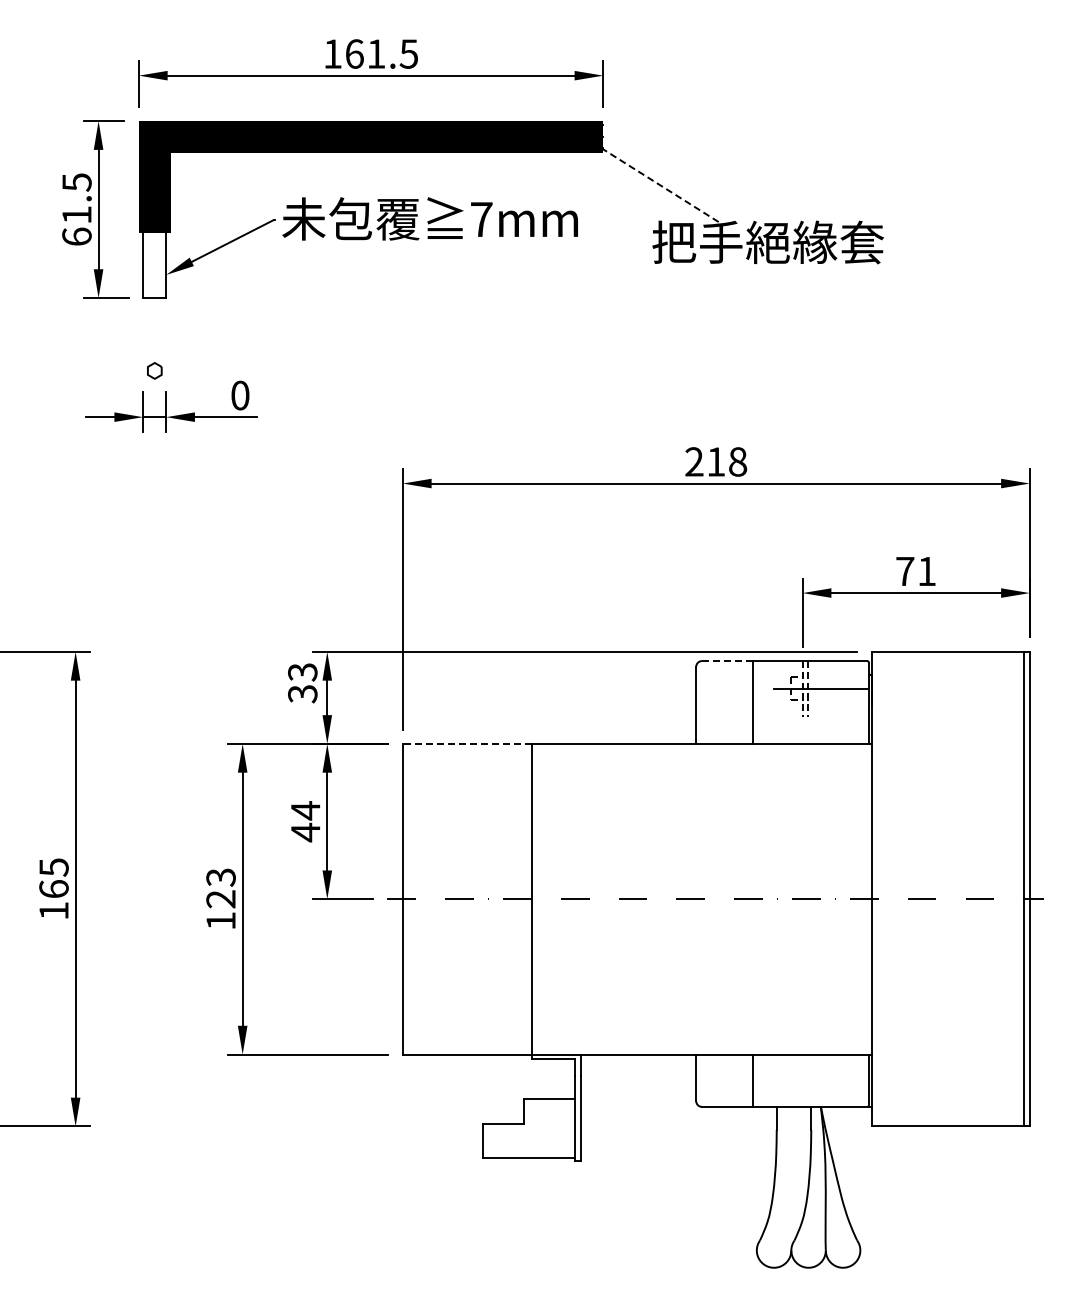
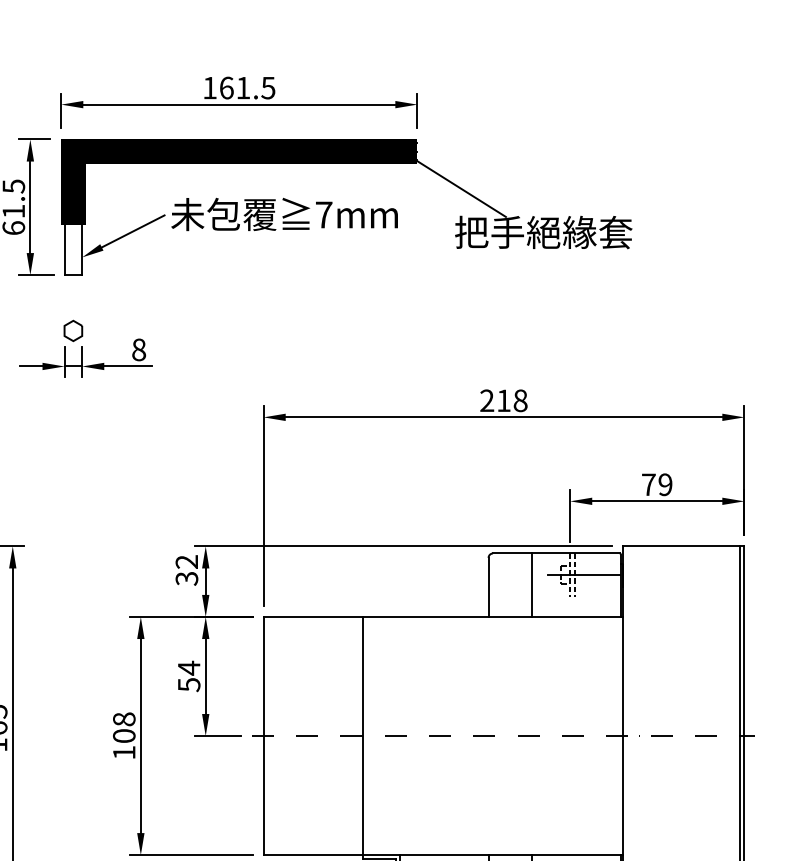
line: (659, 185) -> (460, 188), dashed -> solid
part: (154, 370) -> (73, 330), size x1.67
text: (240, 395) -> (139, 349), 0 -> 8
text: (926, 571) -> (665, 484), 71 -> 79
line: (727, 661) -> (512, 553), dashed -> solid
text: (302, 672) -> (186, 562), 33 -> 32
line: (467, 743) -> (313, 616), dashed -> solid
text: (305, 832) -> (189, 684), 44 -> 54
text: (220, 888) -> (123, 727), 123 -> 108

